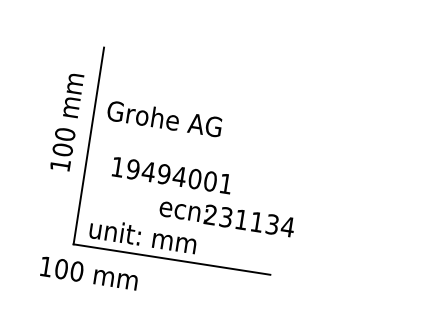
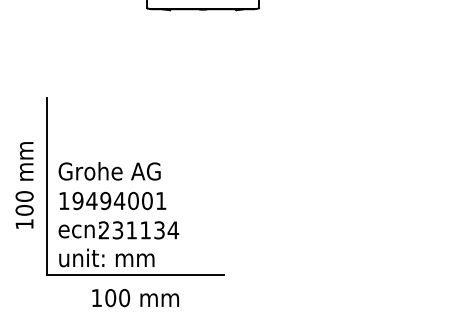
text: (164, 119) -> (109, 171), moved
text: (66, 122) -> (24, 185), moved
text: (171, 176) -> (112, 201), moved
text: (226, 217) -> (118, 230), moved
text: (89, 273) -> (135, 298), moved

